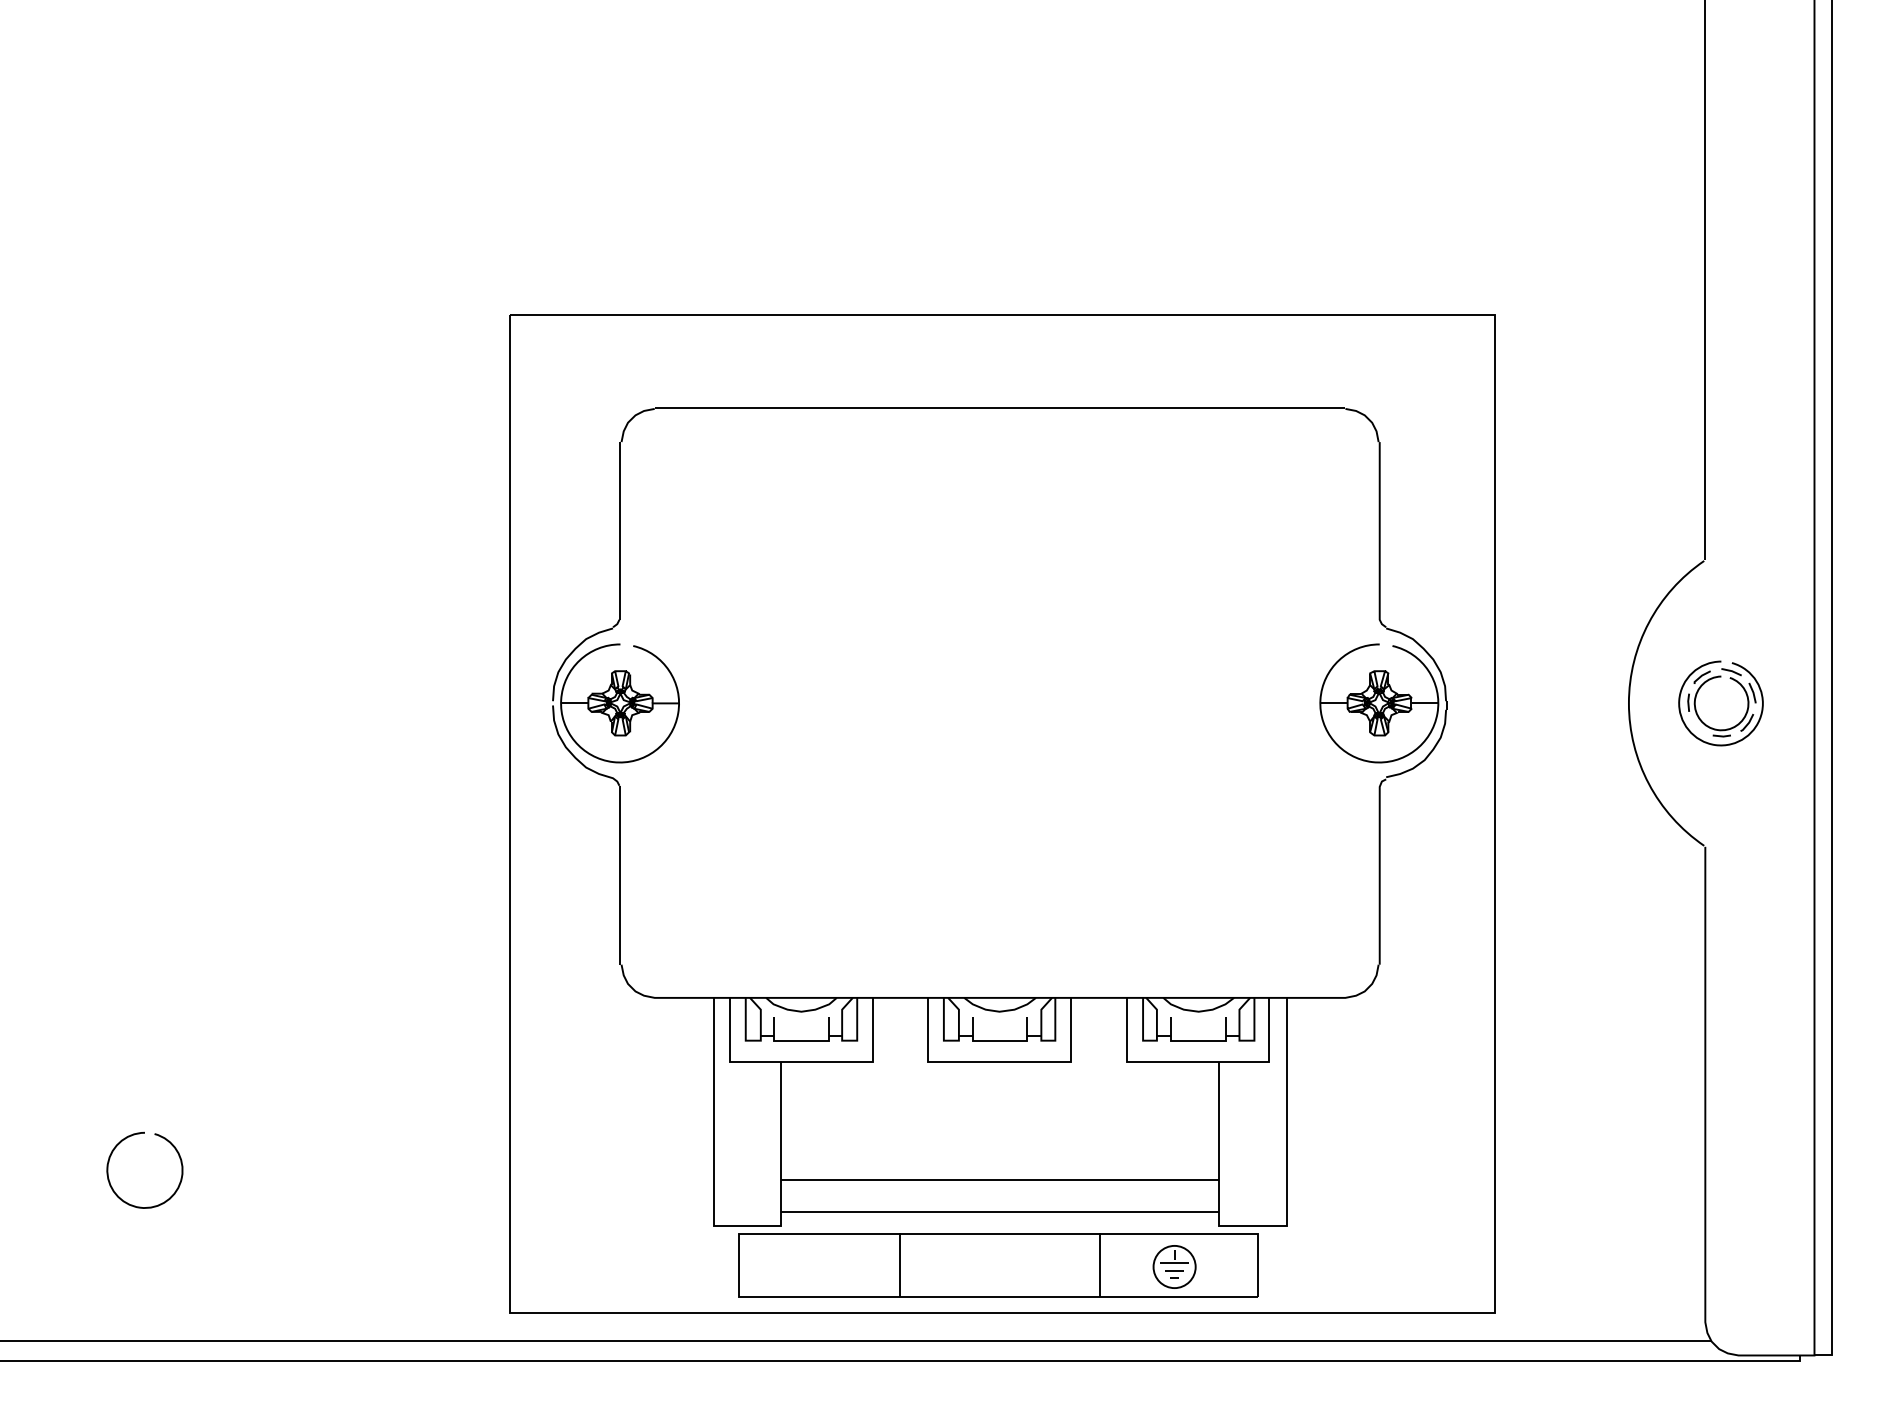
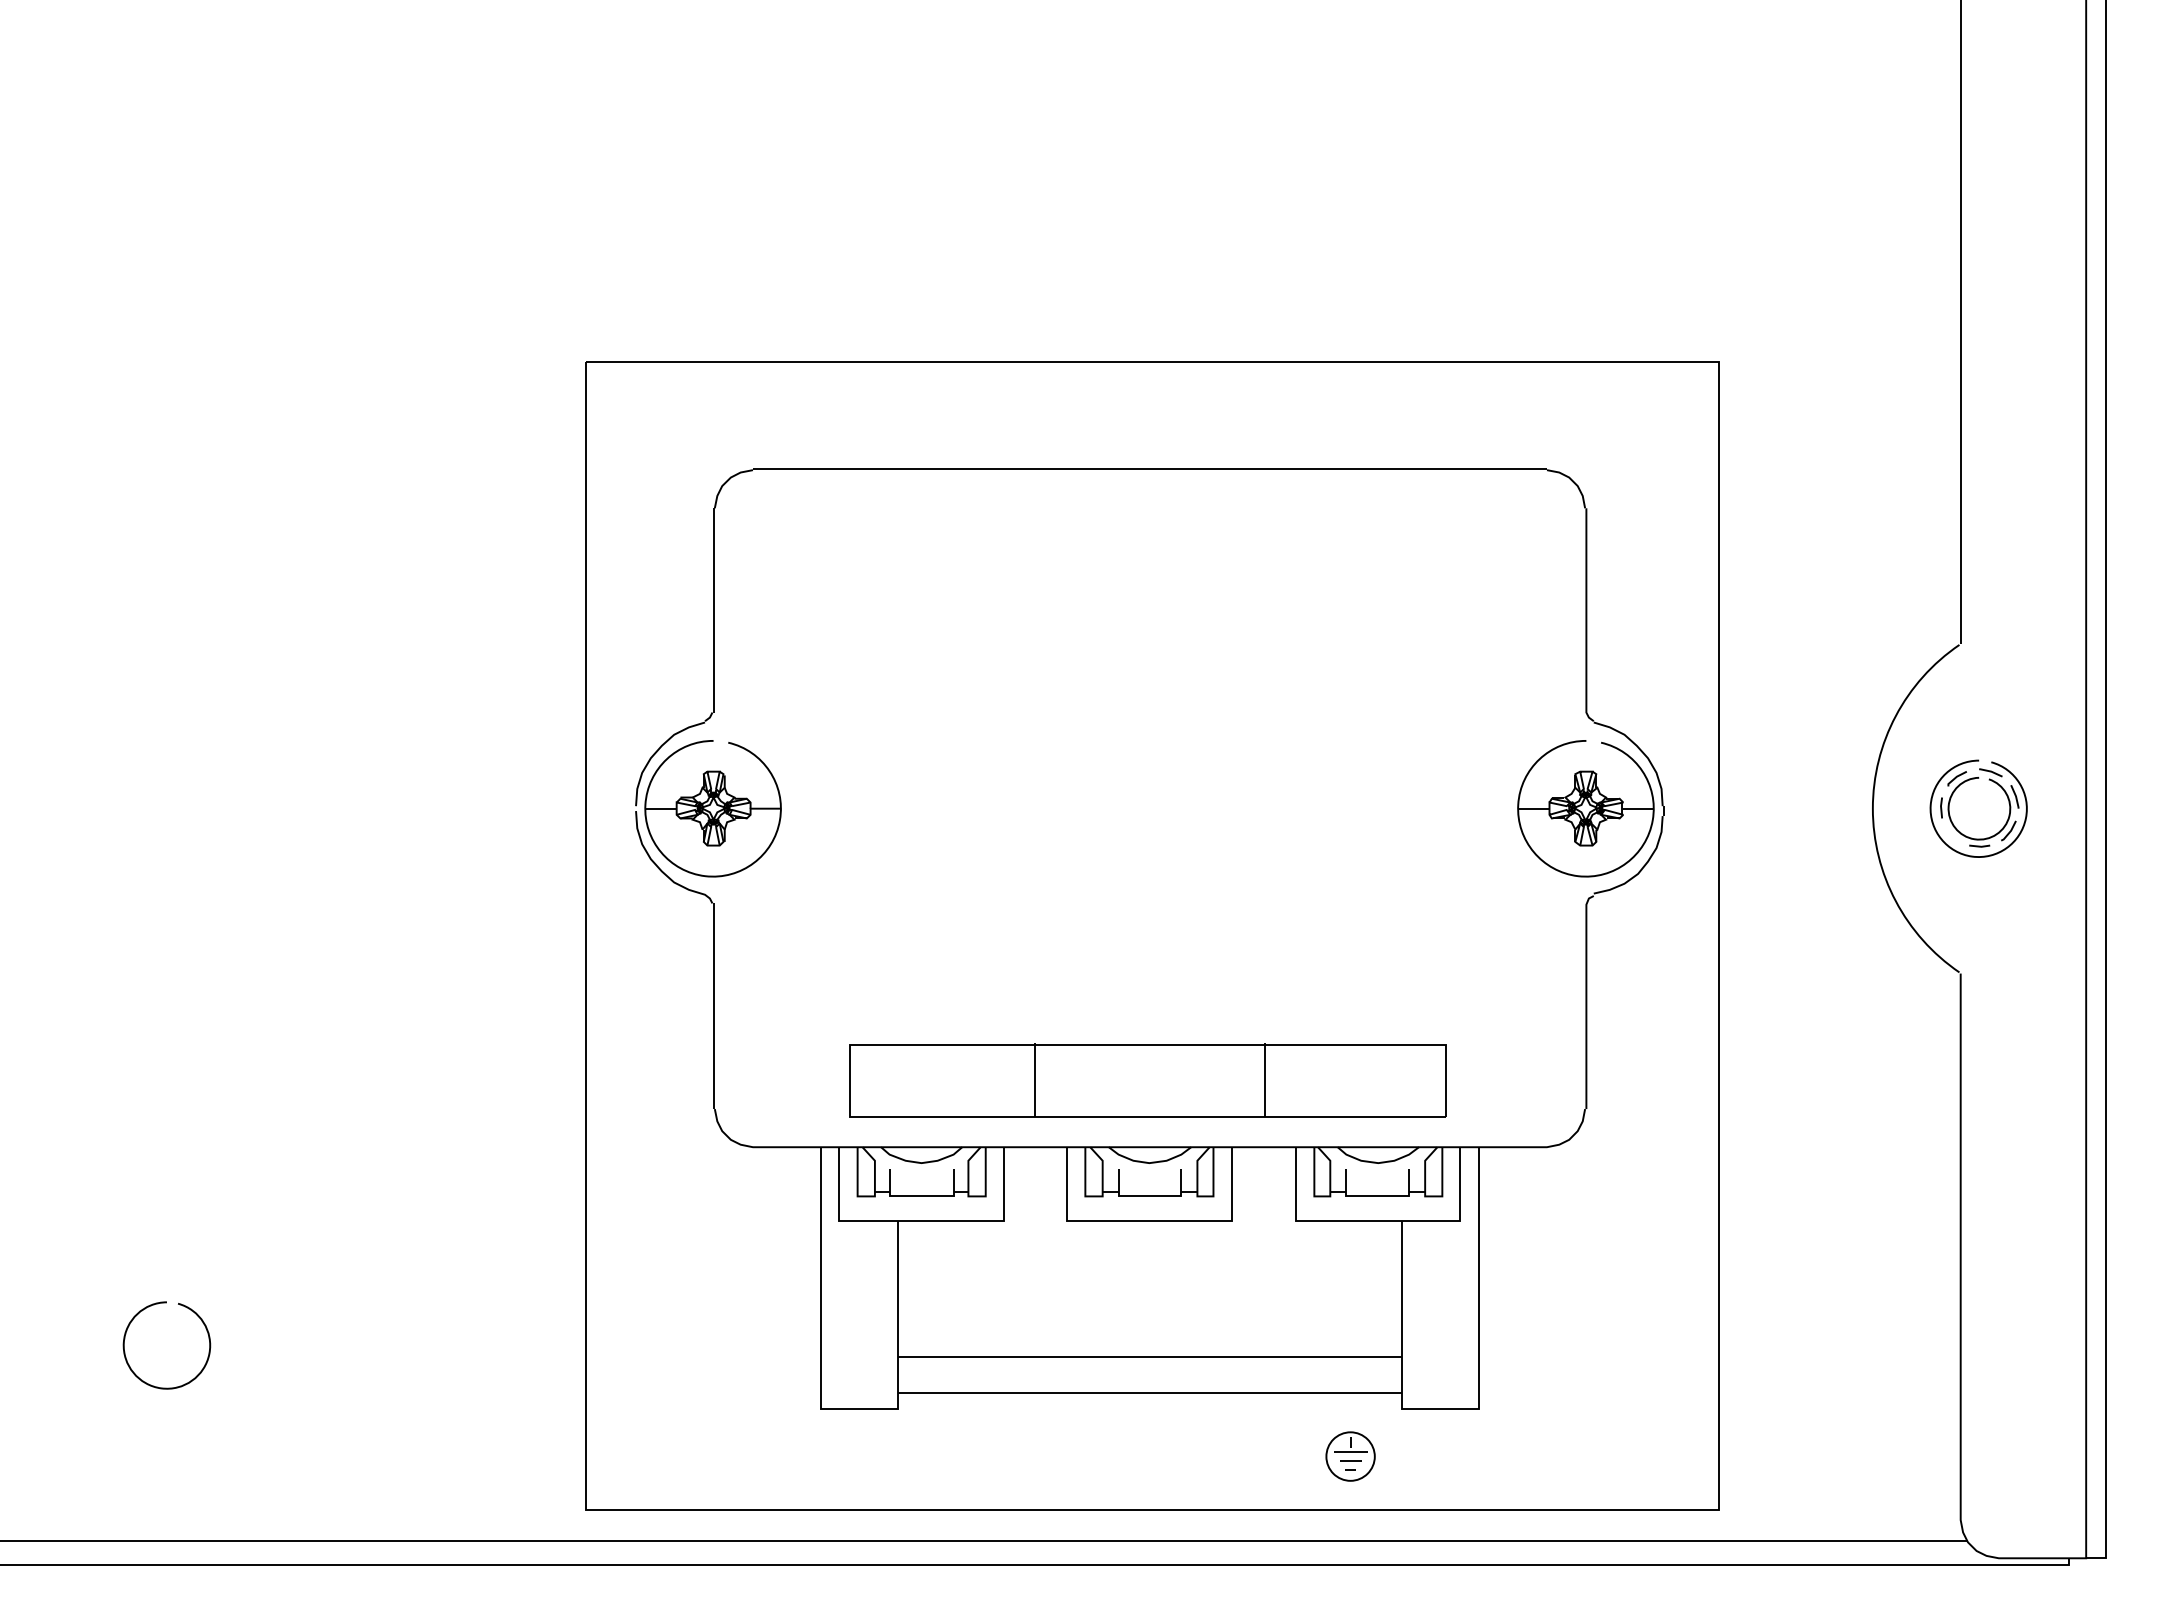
part: (997, 1265) -> (1147, 1080), moved

